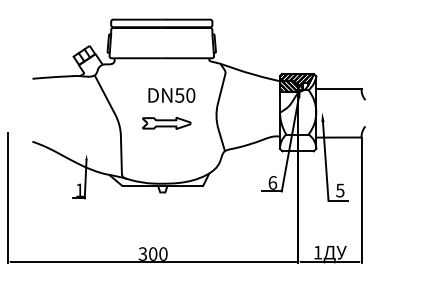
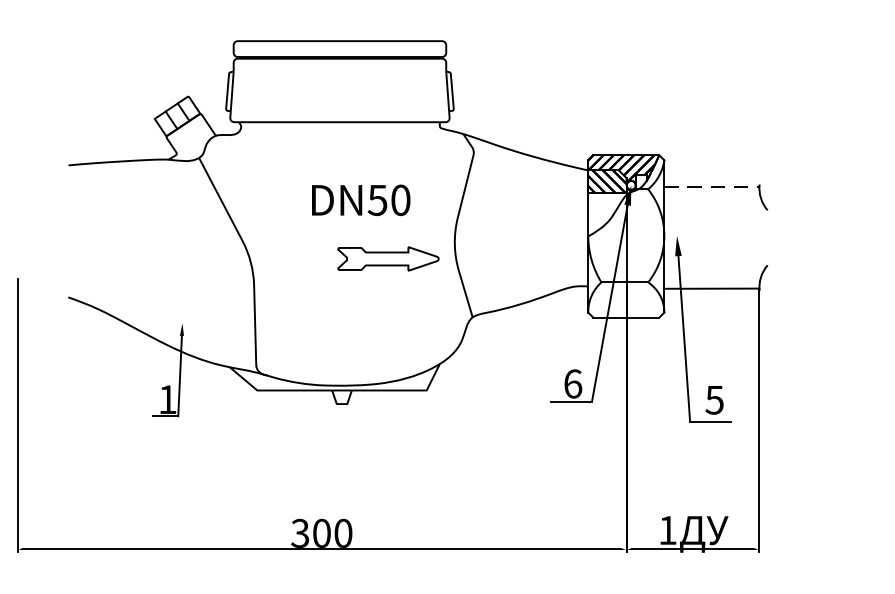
line: (338, 88) -> (711, 185), solid -> dashed
part: (166, 122) -> (387, 257), moved

